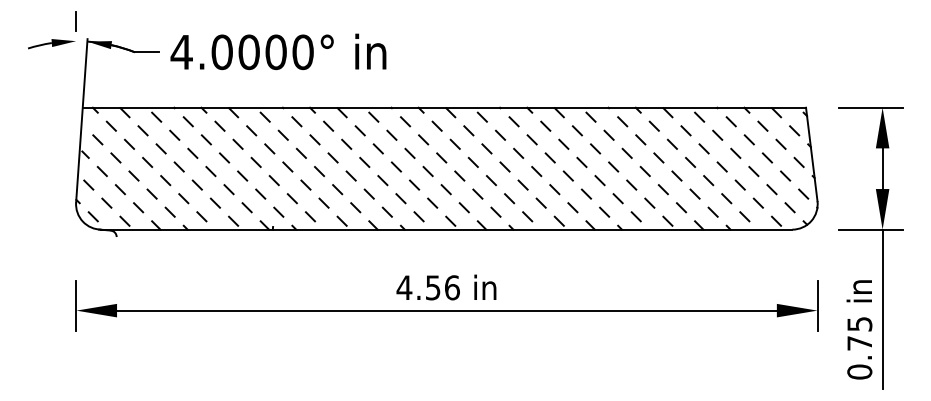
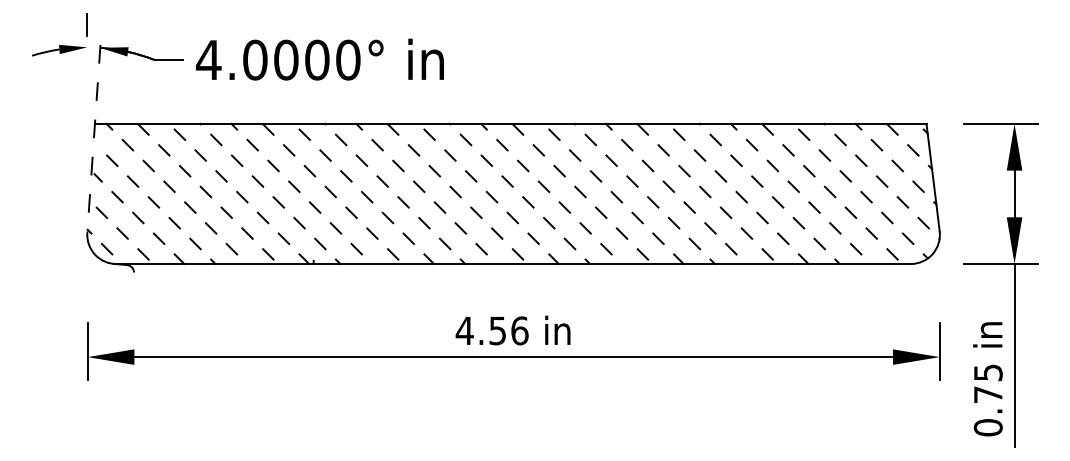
line: (81, 121) -> (93, 139), solid -> dashed

